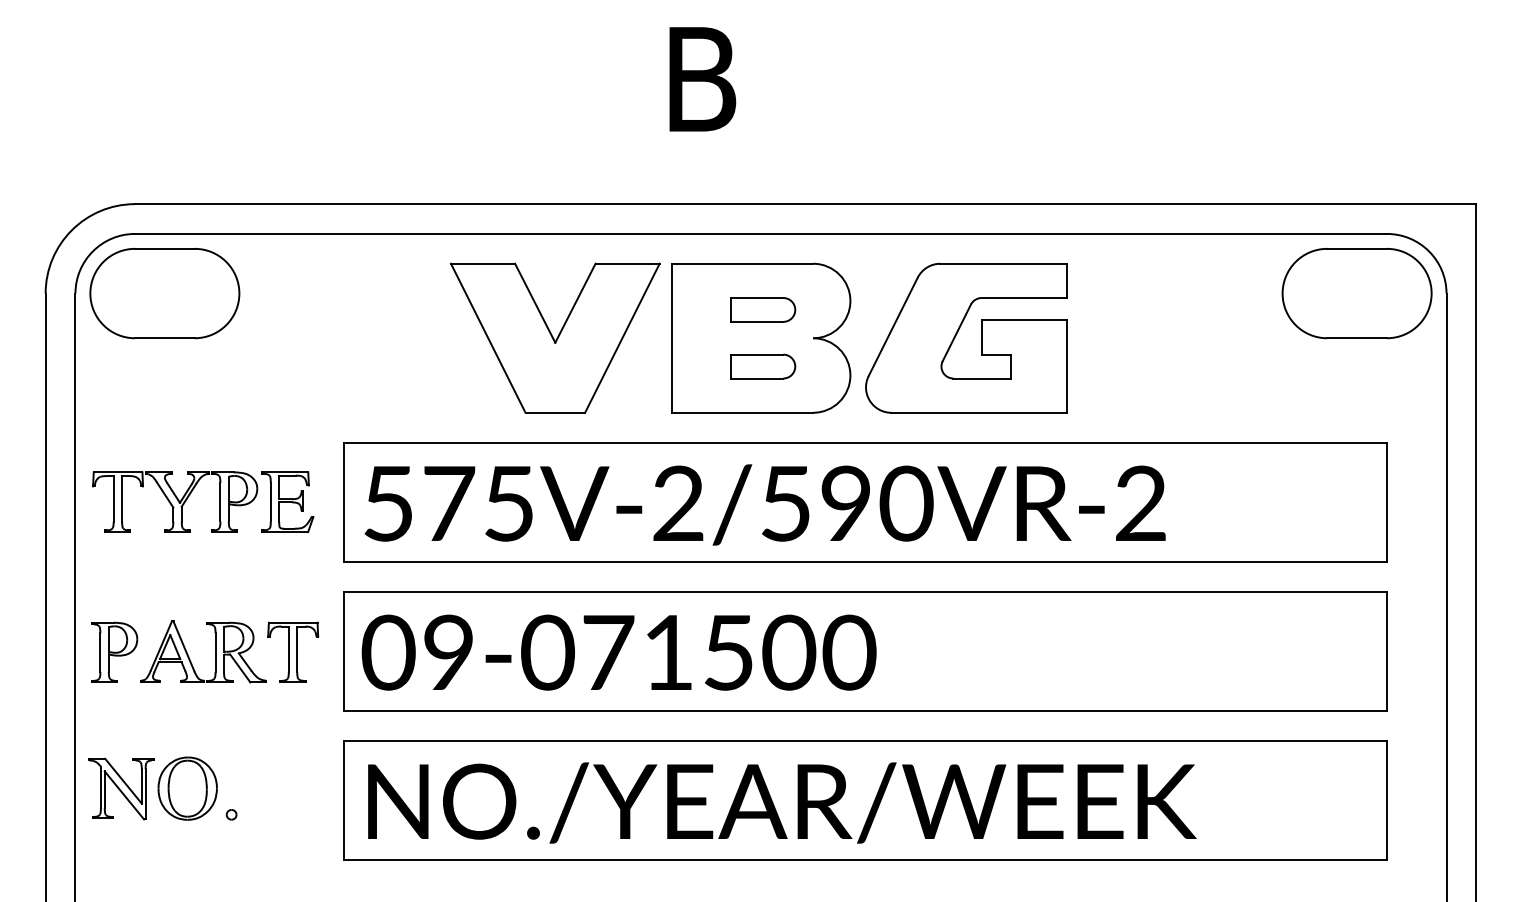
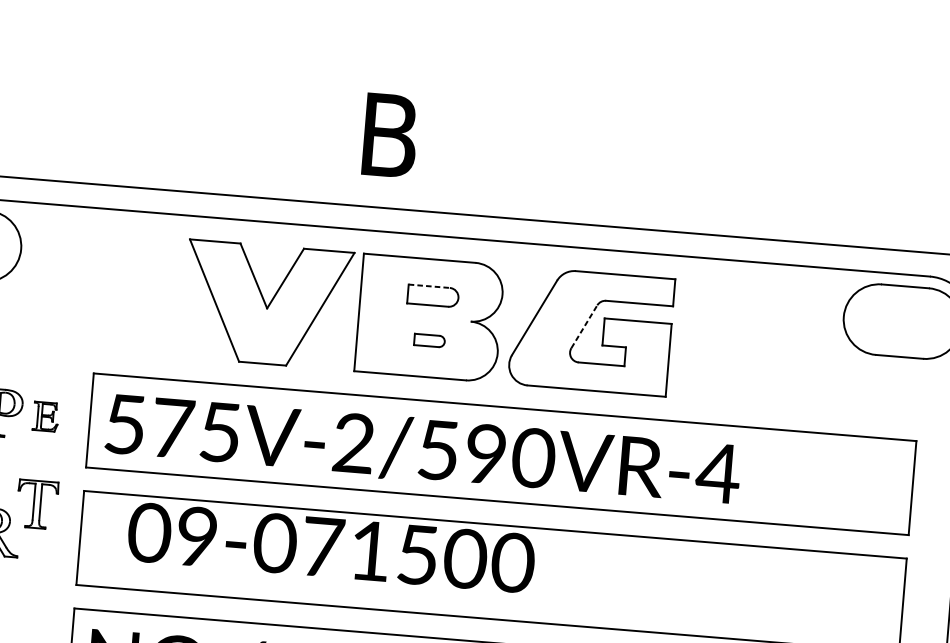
text: (702, 79) -> (390, 135), moved
line: (757, 298) -> (429, 286), solid -> dashed
line: (956, 332) -> (584, 326), solid -> dashed
part: (763, 366) -> (429, 340), size x0.6
part: (287, 501) -> (45, 416), size x0.6
text: (1140, 502) -> (718, 472), 575V-2/590VR-2 -> 575V-2/590VR-4
part: (293, 651) -> (37, 503), moved
text: (618, 652) -> (330, 547), moved

